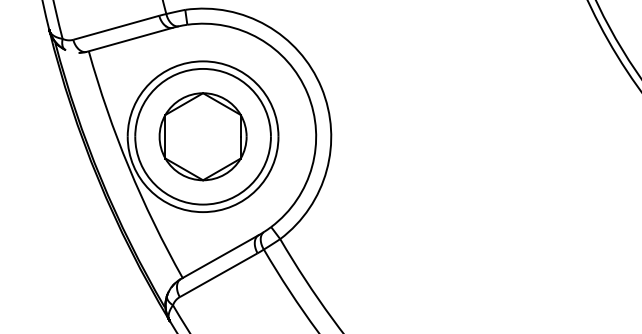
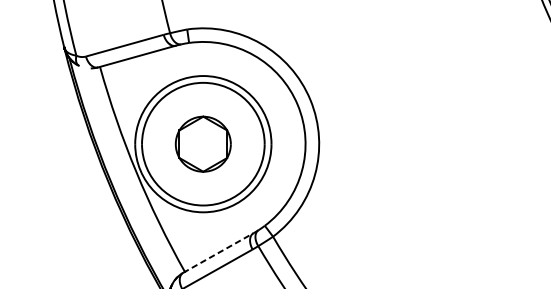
part: (202, 136) -> (202, 143), size x0.7
line: (219, 257) -> (218, 253), solid -> dashed

